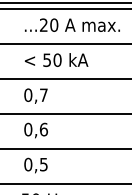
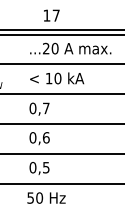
text: (46, 60) -> (48, 78), 50 -> 10

